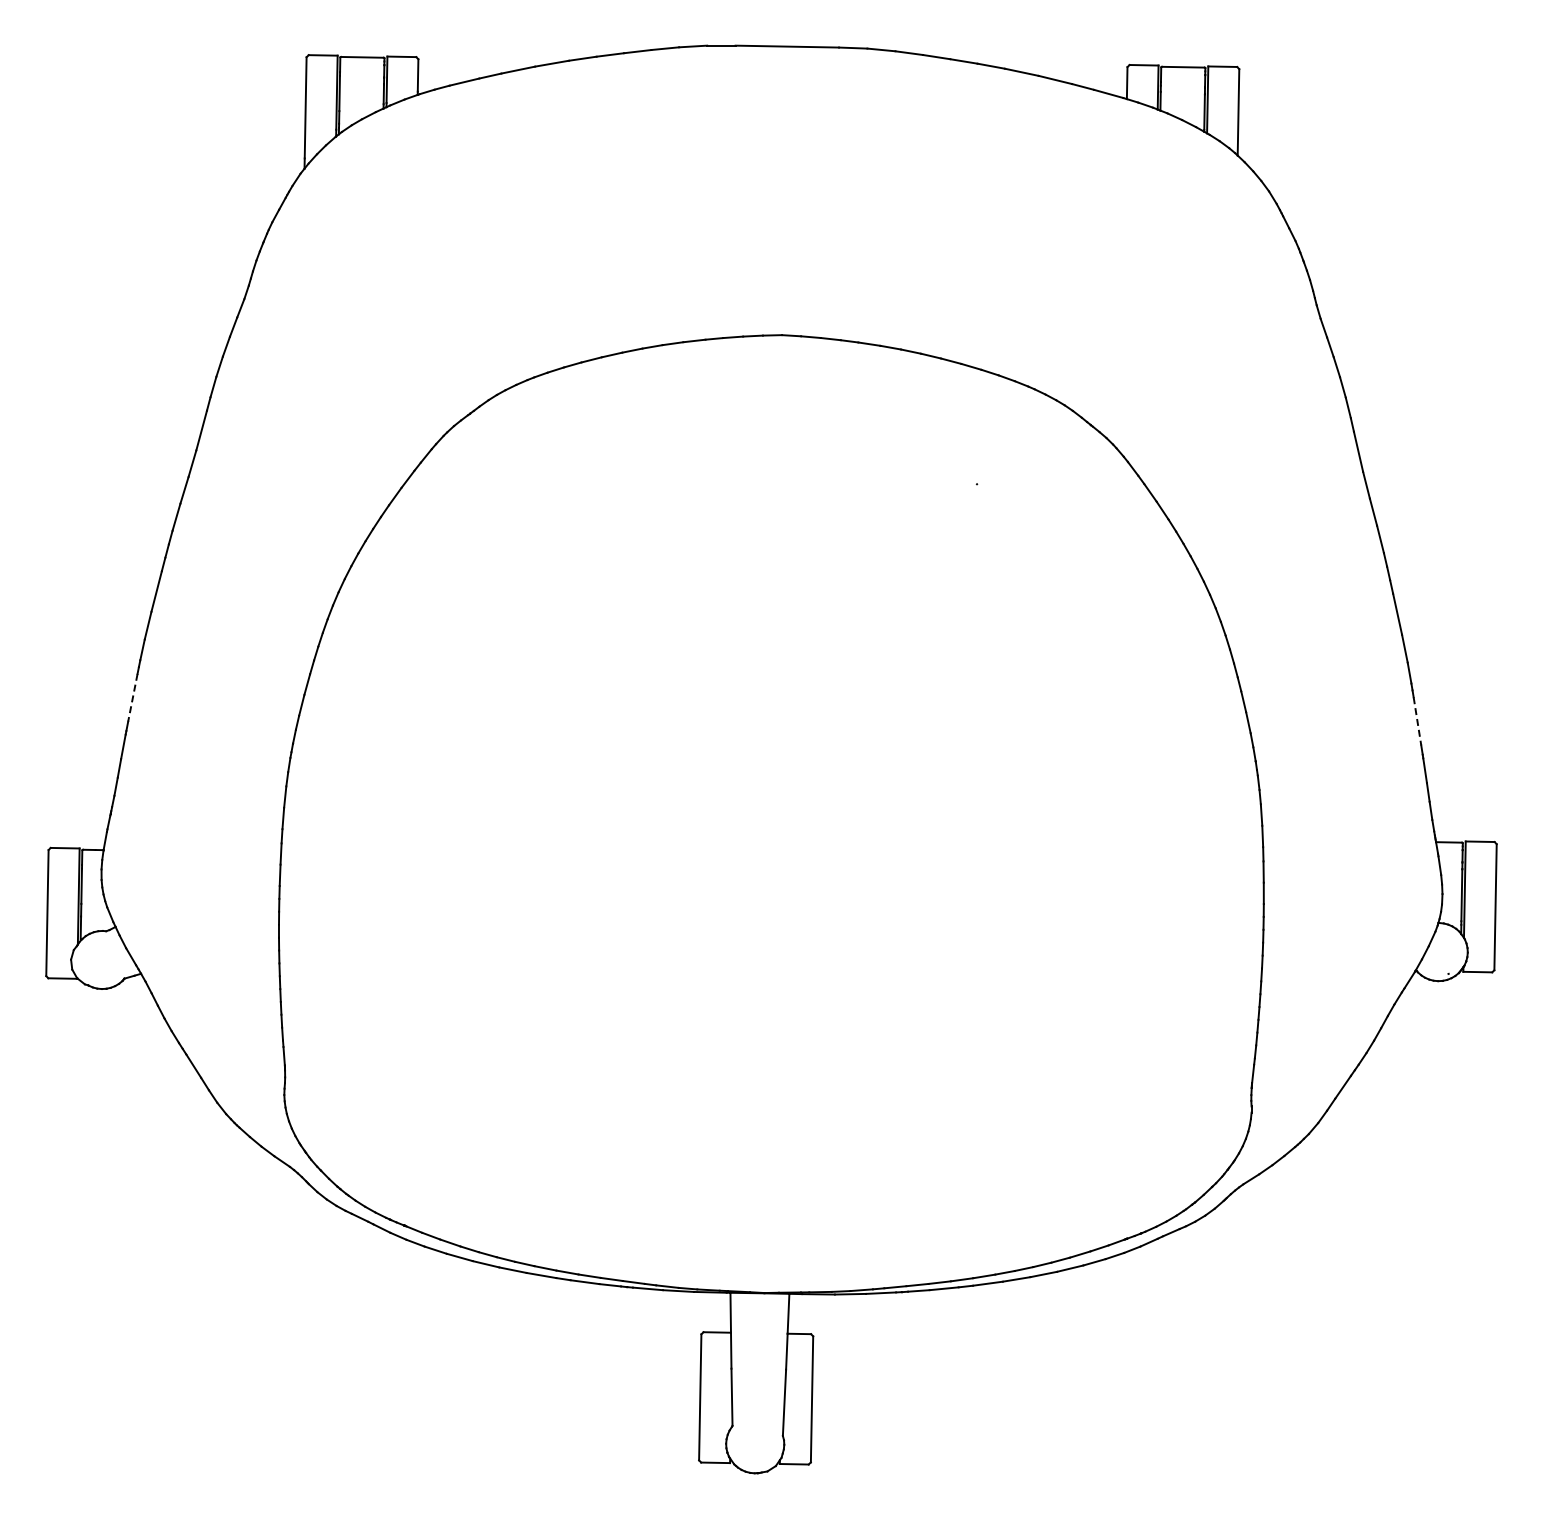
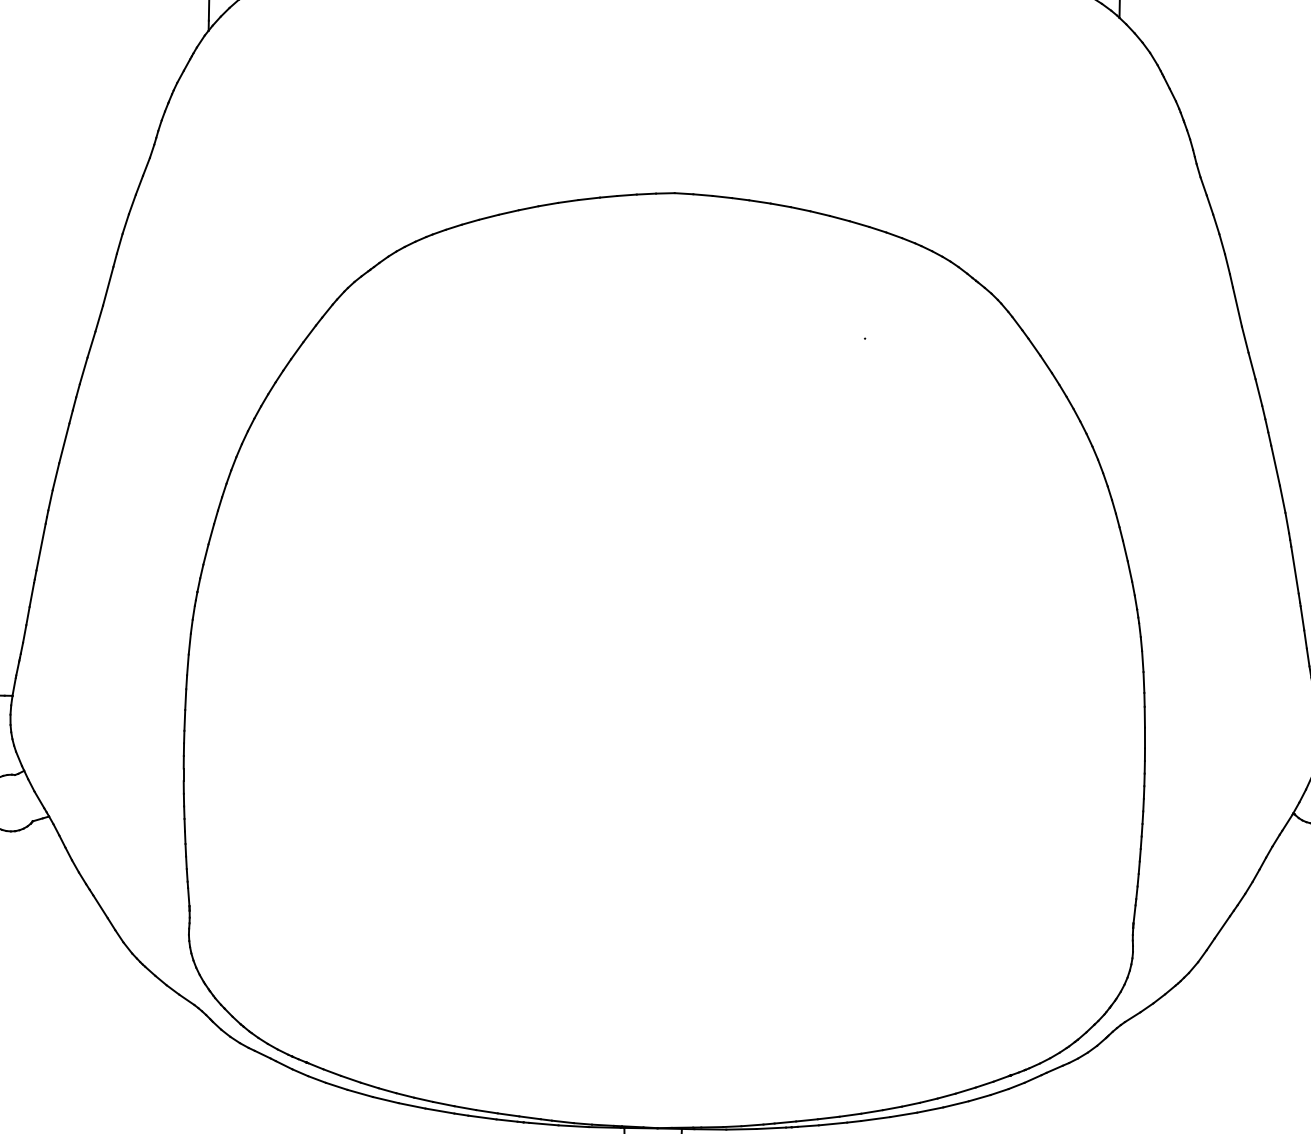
line: (132, 698) -> (40, 547), dashed -> solid
line: (1417, 721) -> (1295, 570), dashed -> solid

